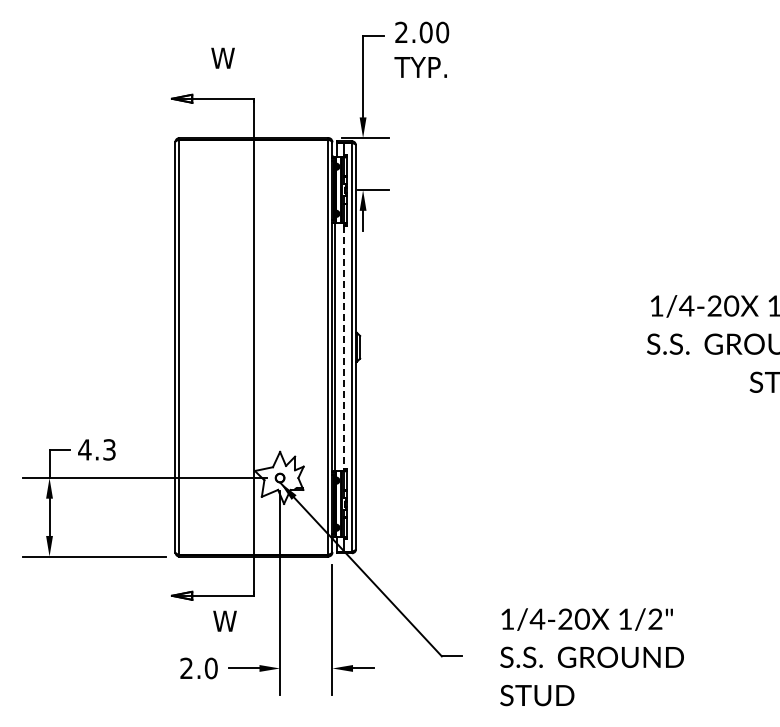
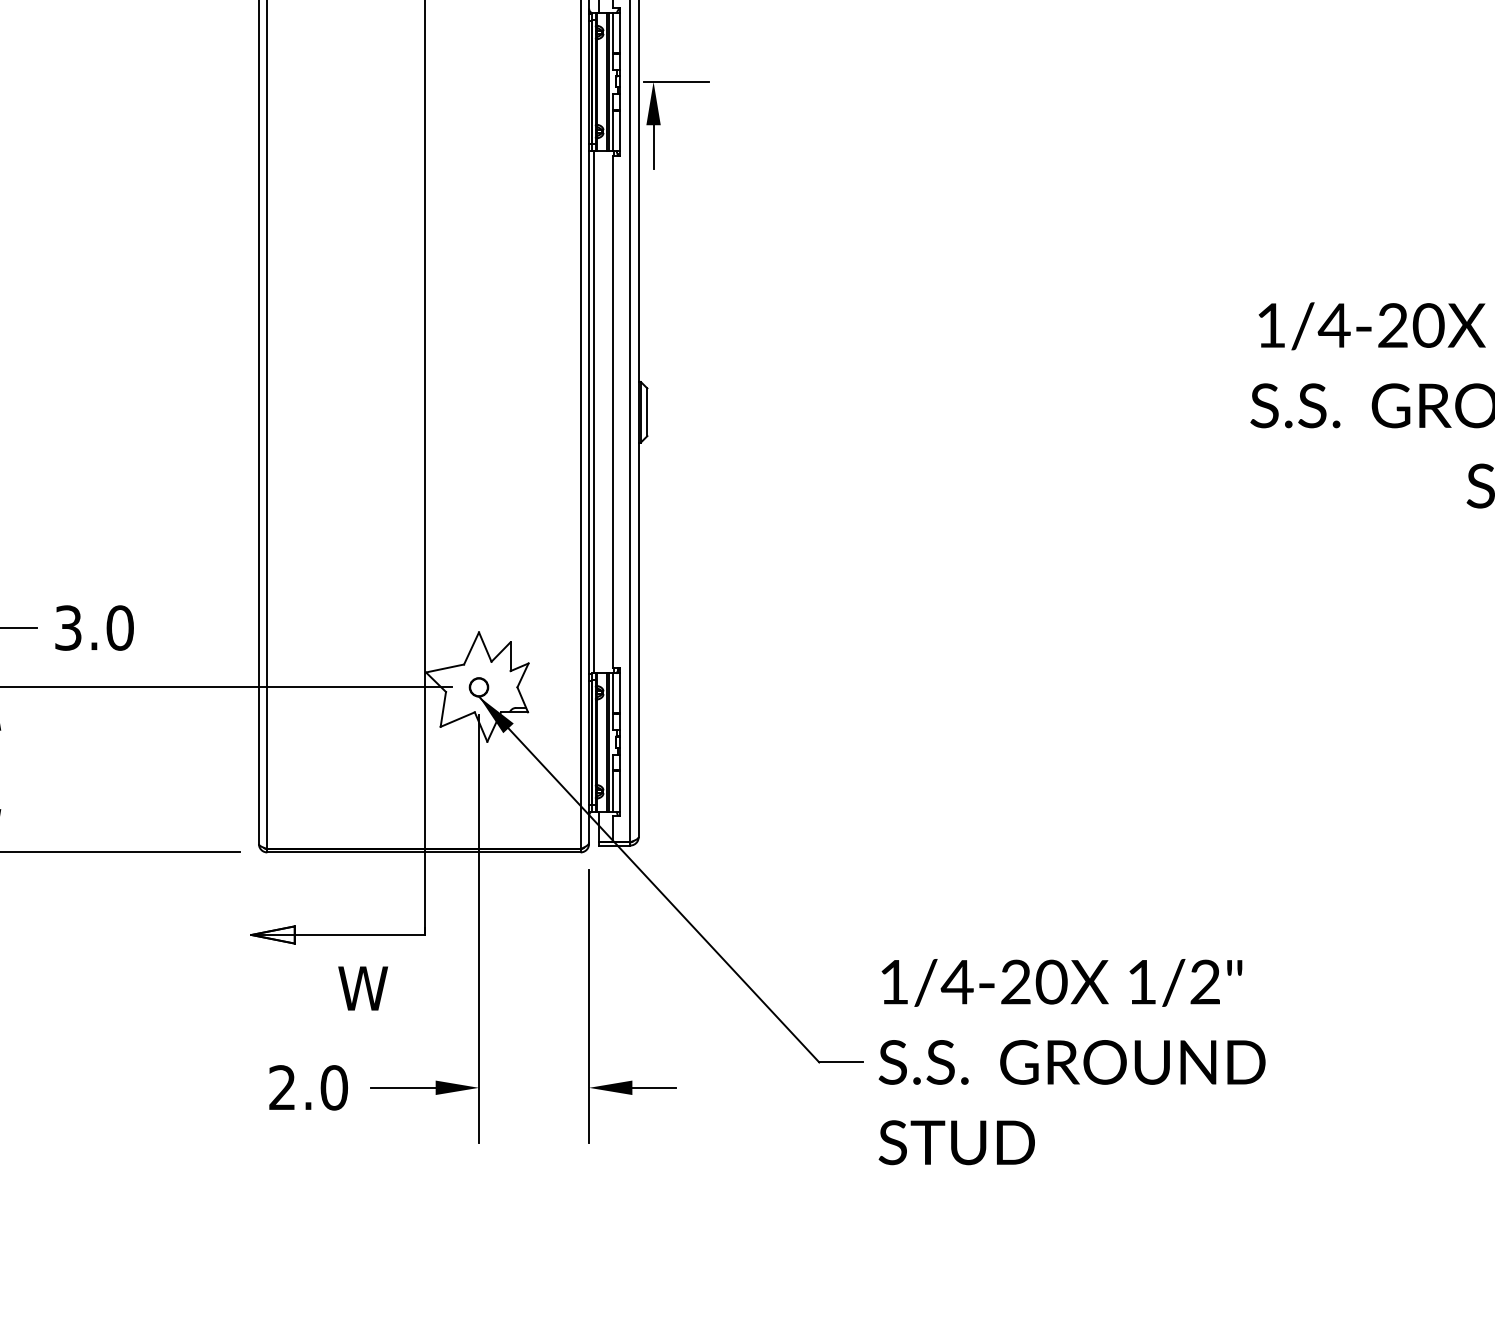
line: (343, 347) -> (612, 412), dashed -> solid
text: (96, 449) -> (92, 627), 4.3 -> 3.0
text: (591, 657) -> (1070, 1062), moved

